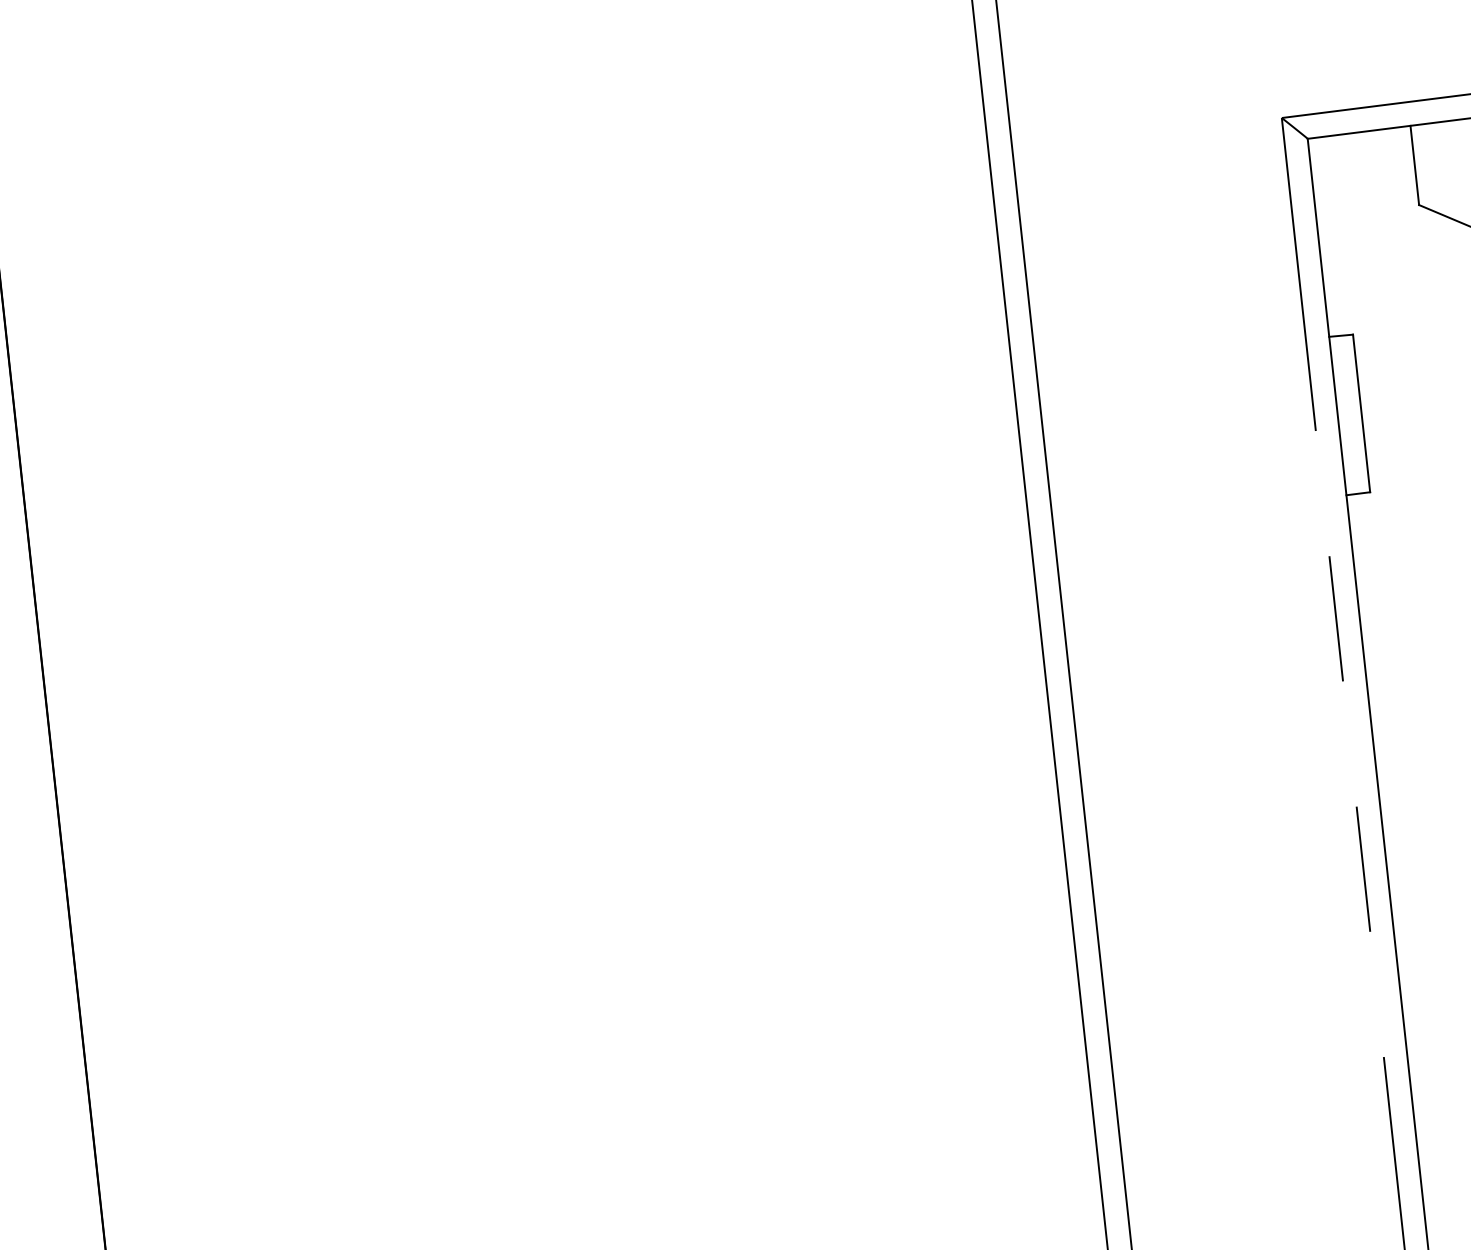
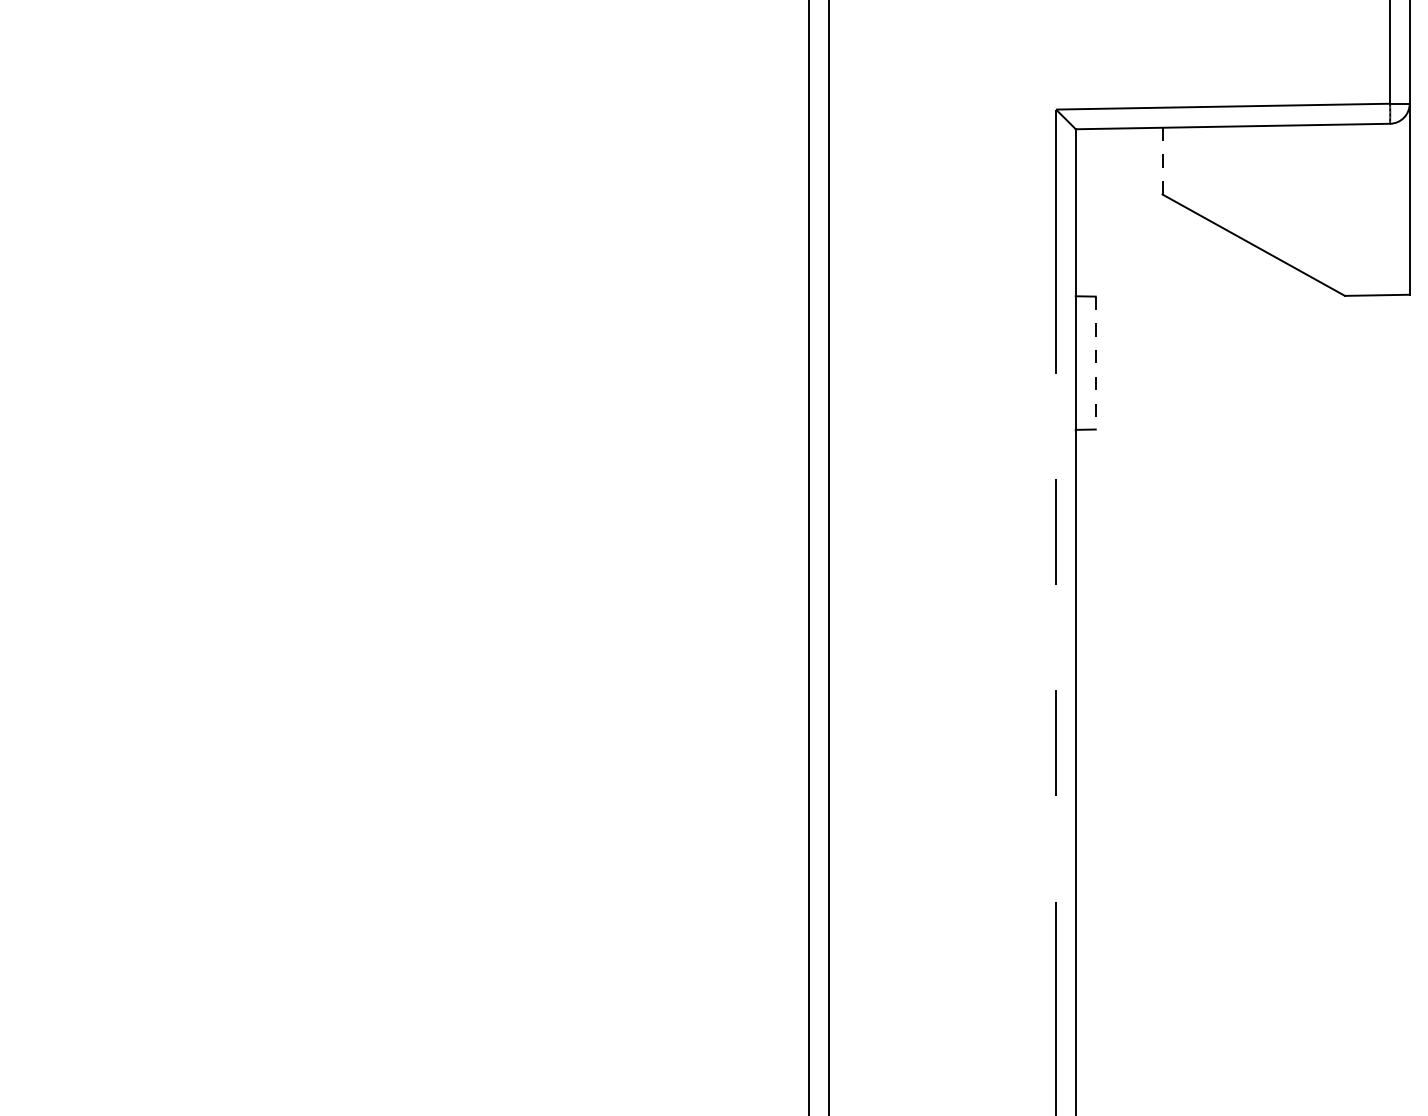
line: (1414, 164) -> (1162, 160), solid -> dashed
line: (1361, 414) -> (1095, 363), solid -> dashed

